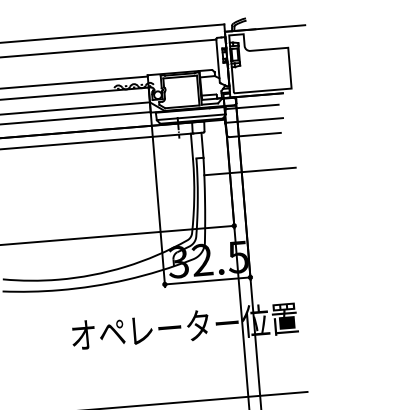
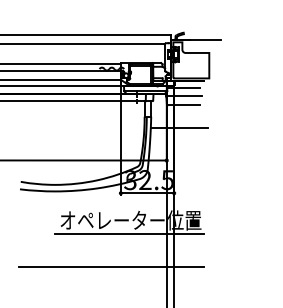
line: (184, 349) -> (129, 234), added

